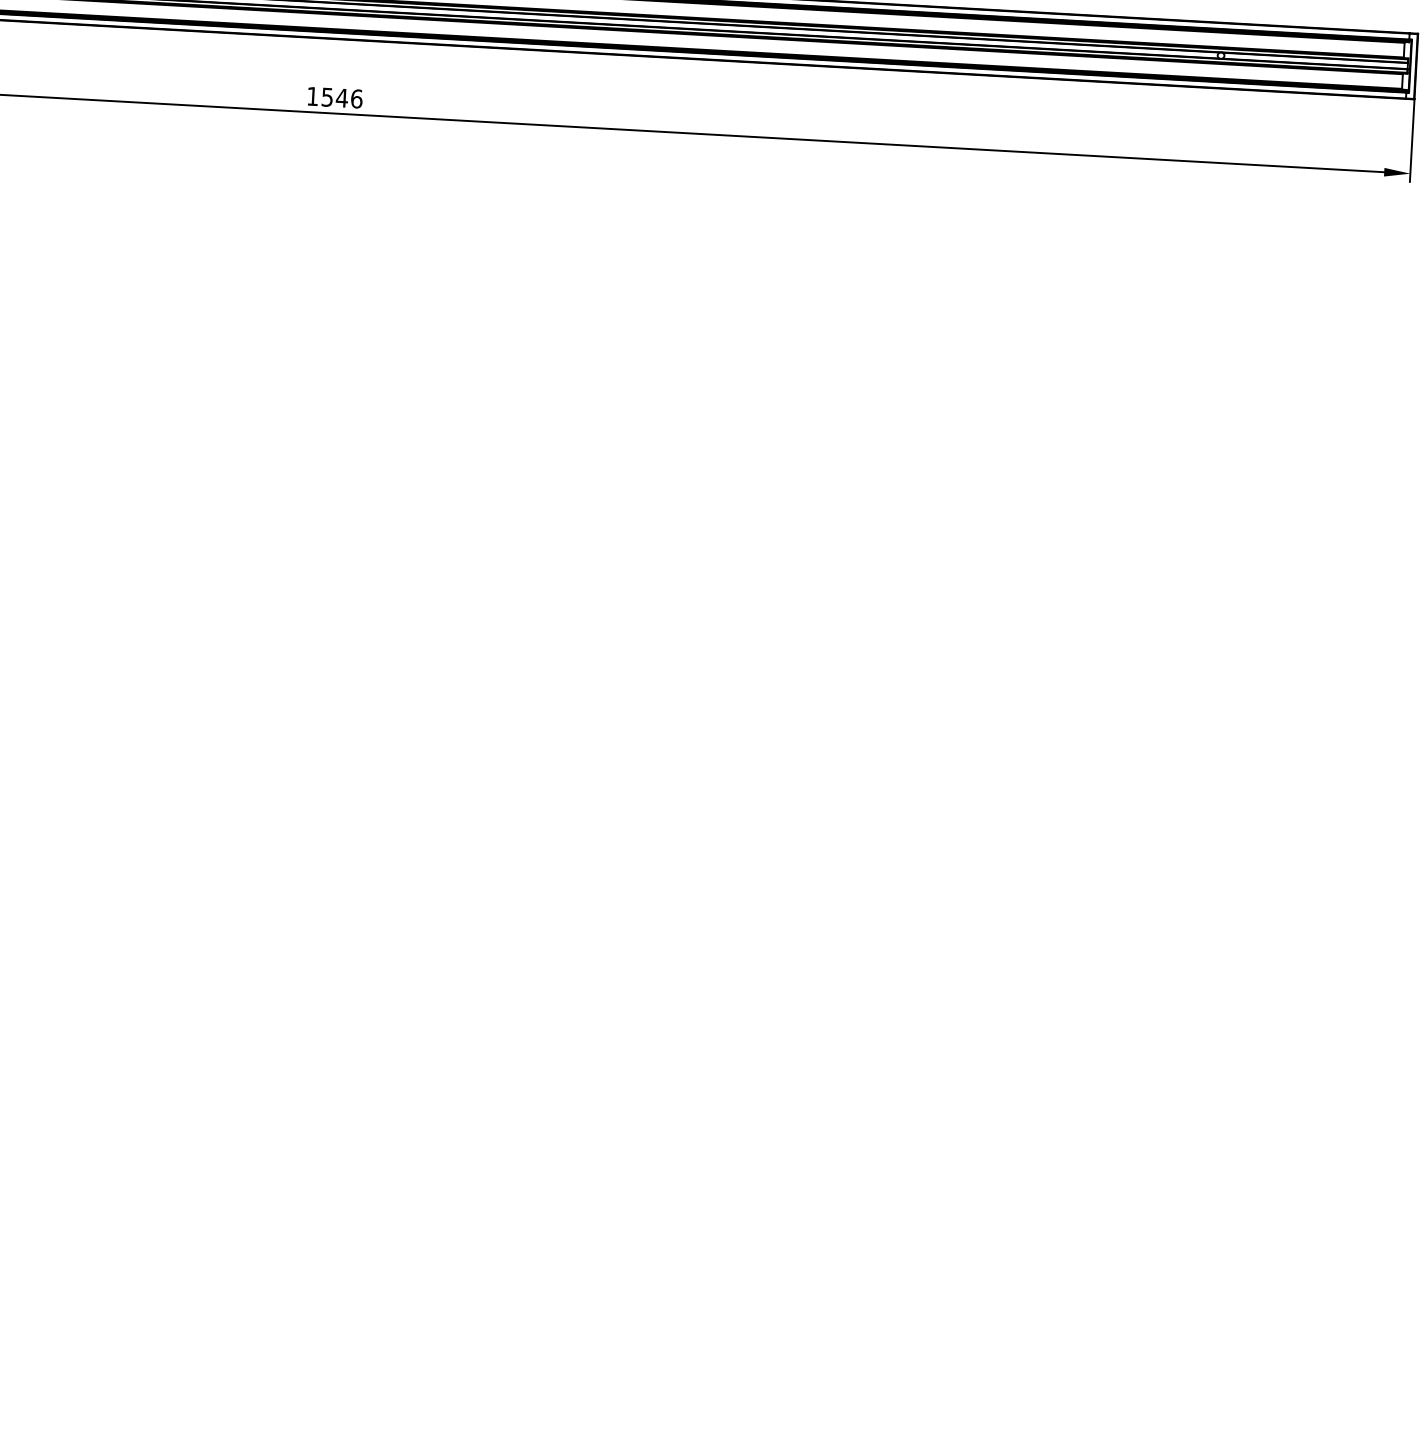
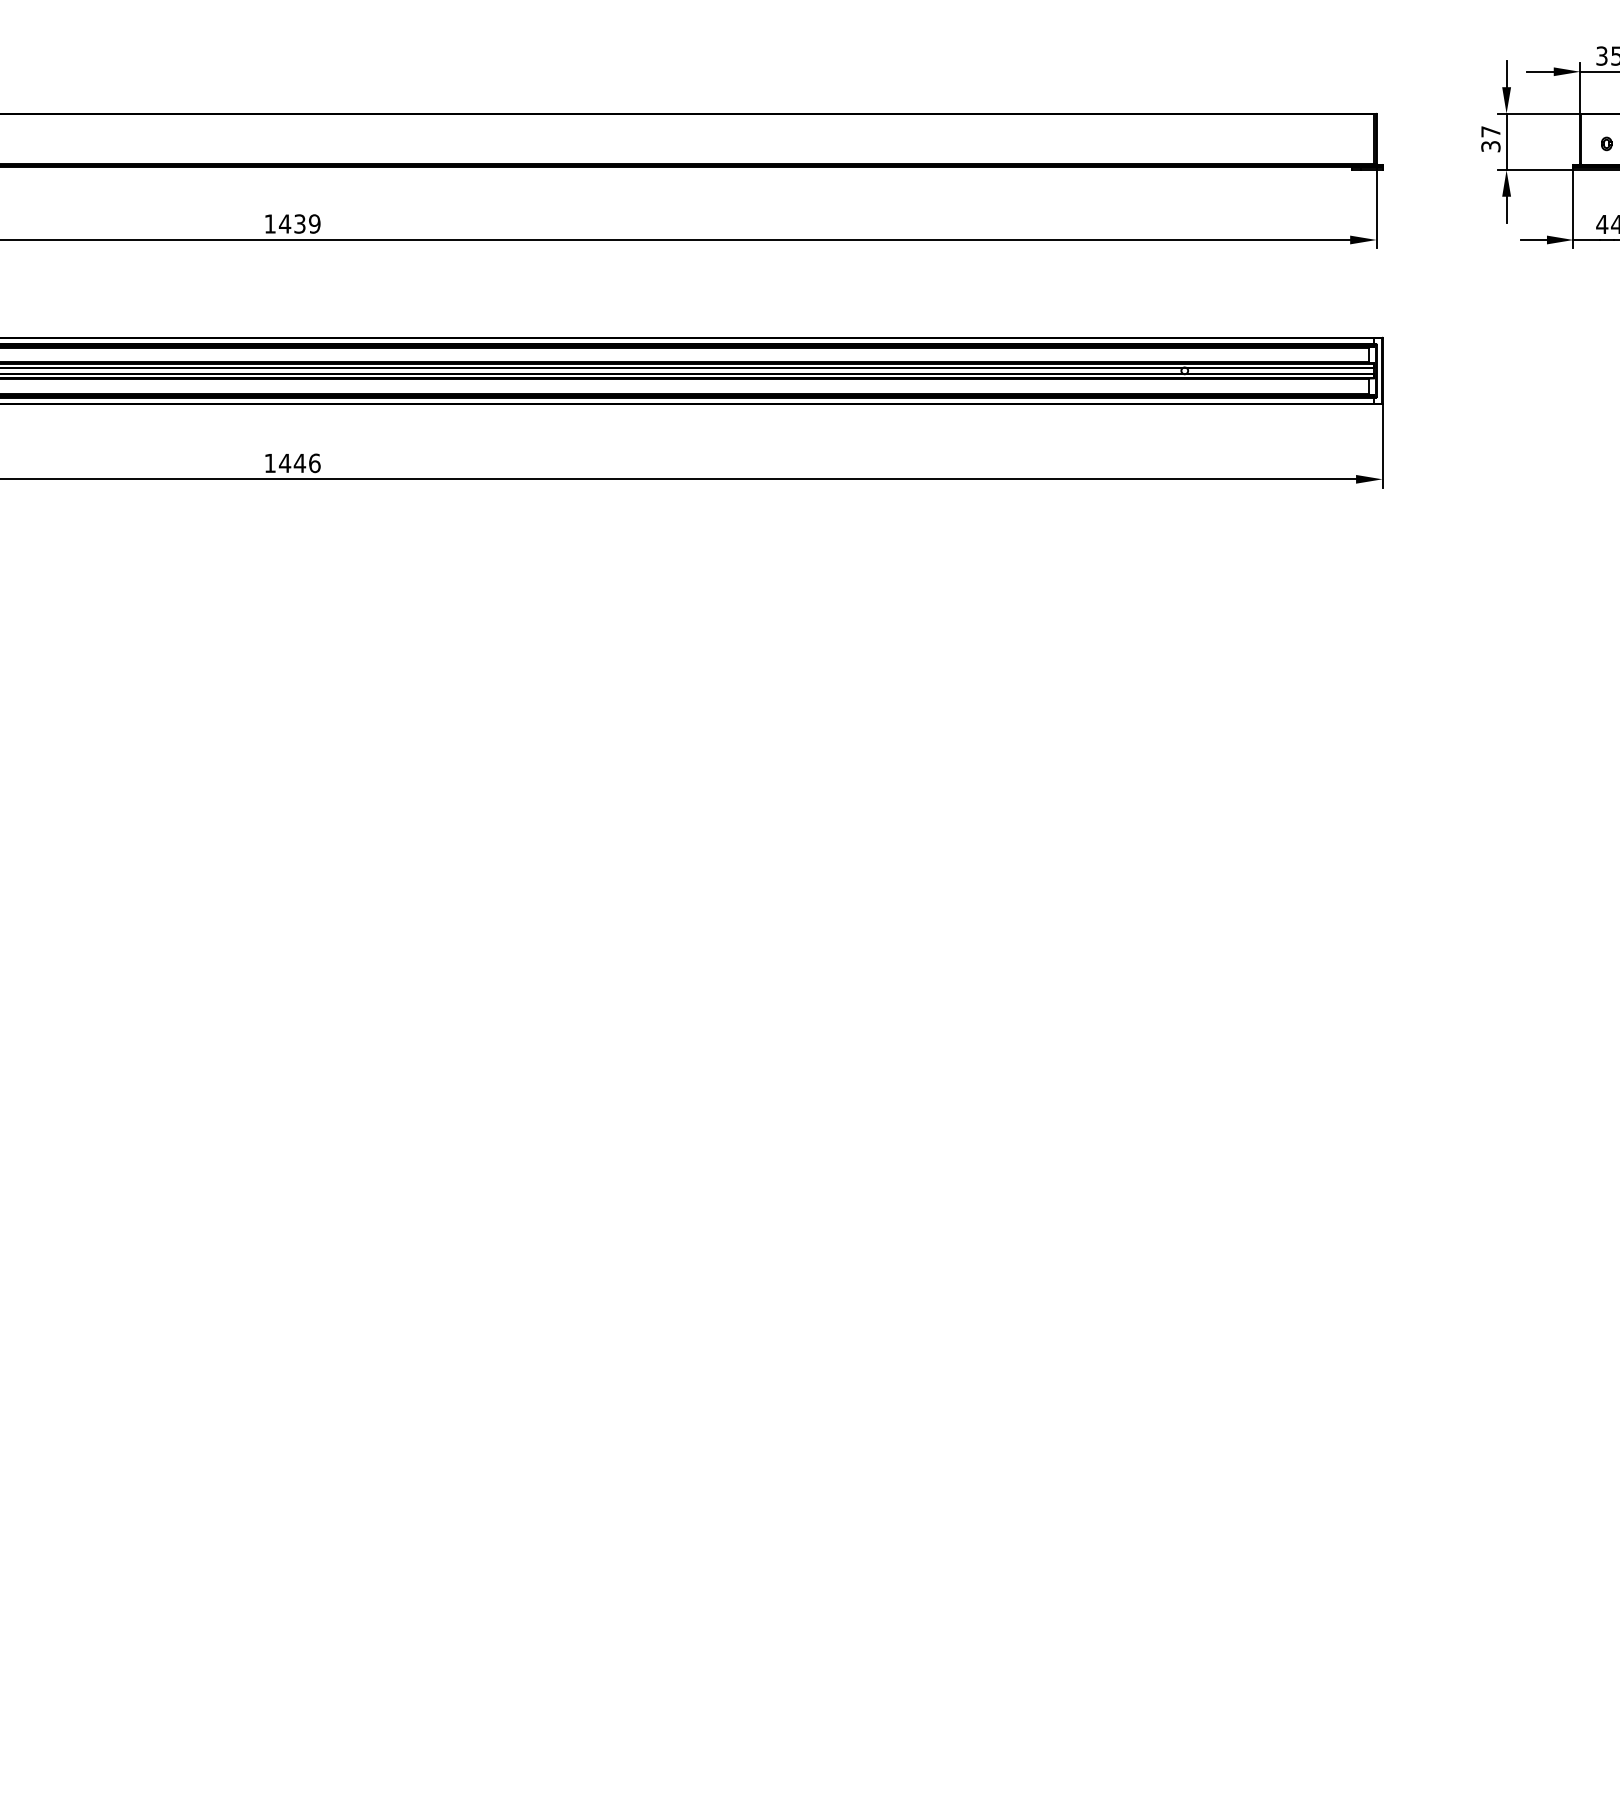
text: (326, 97) -> (284, 463), 1546 -> 1446

